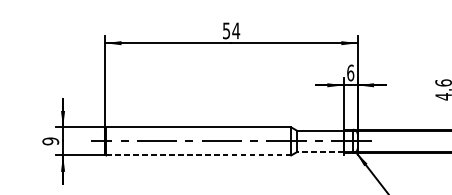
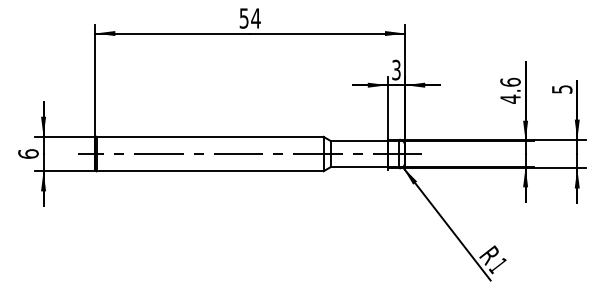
text: (350, 72) -> (396, 69), 6 -> 3
text: (50, 140) -> (28, 153), 9 -> 6
line: (320, 152) -> (359, 167), dashed -> solid
line: (198, 155) -> (209, 171), dashed -> solid

